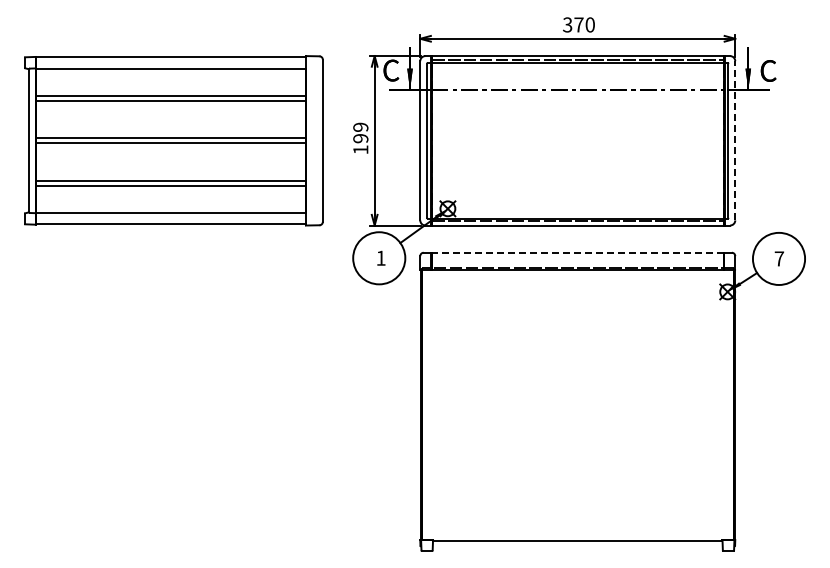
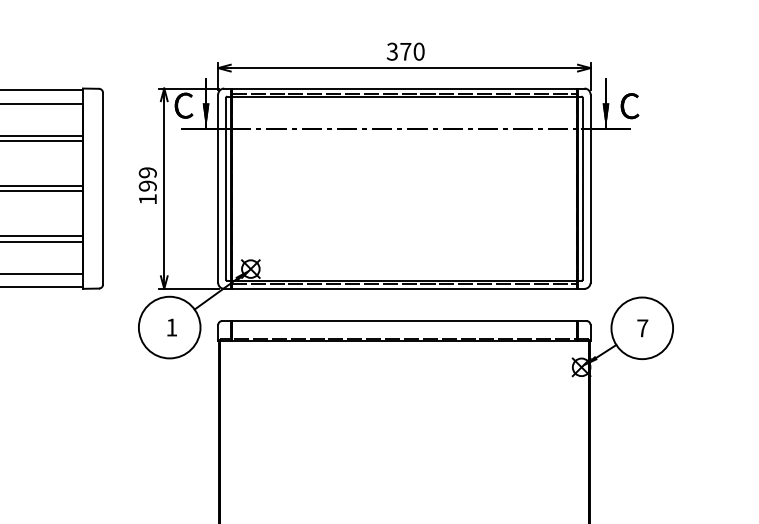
line: (735, 140) -> (590, 188), dashed -> solid
line: (577, 252) -> (404, 320), dashed -> solid

